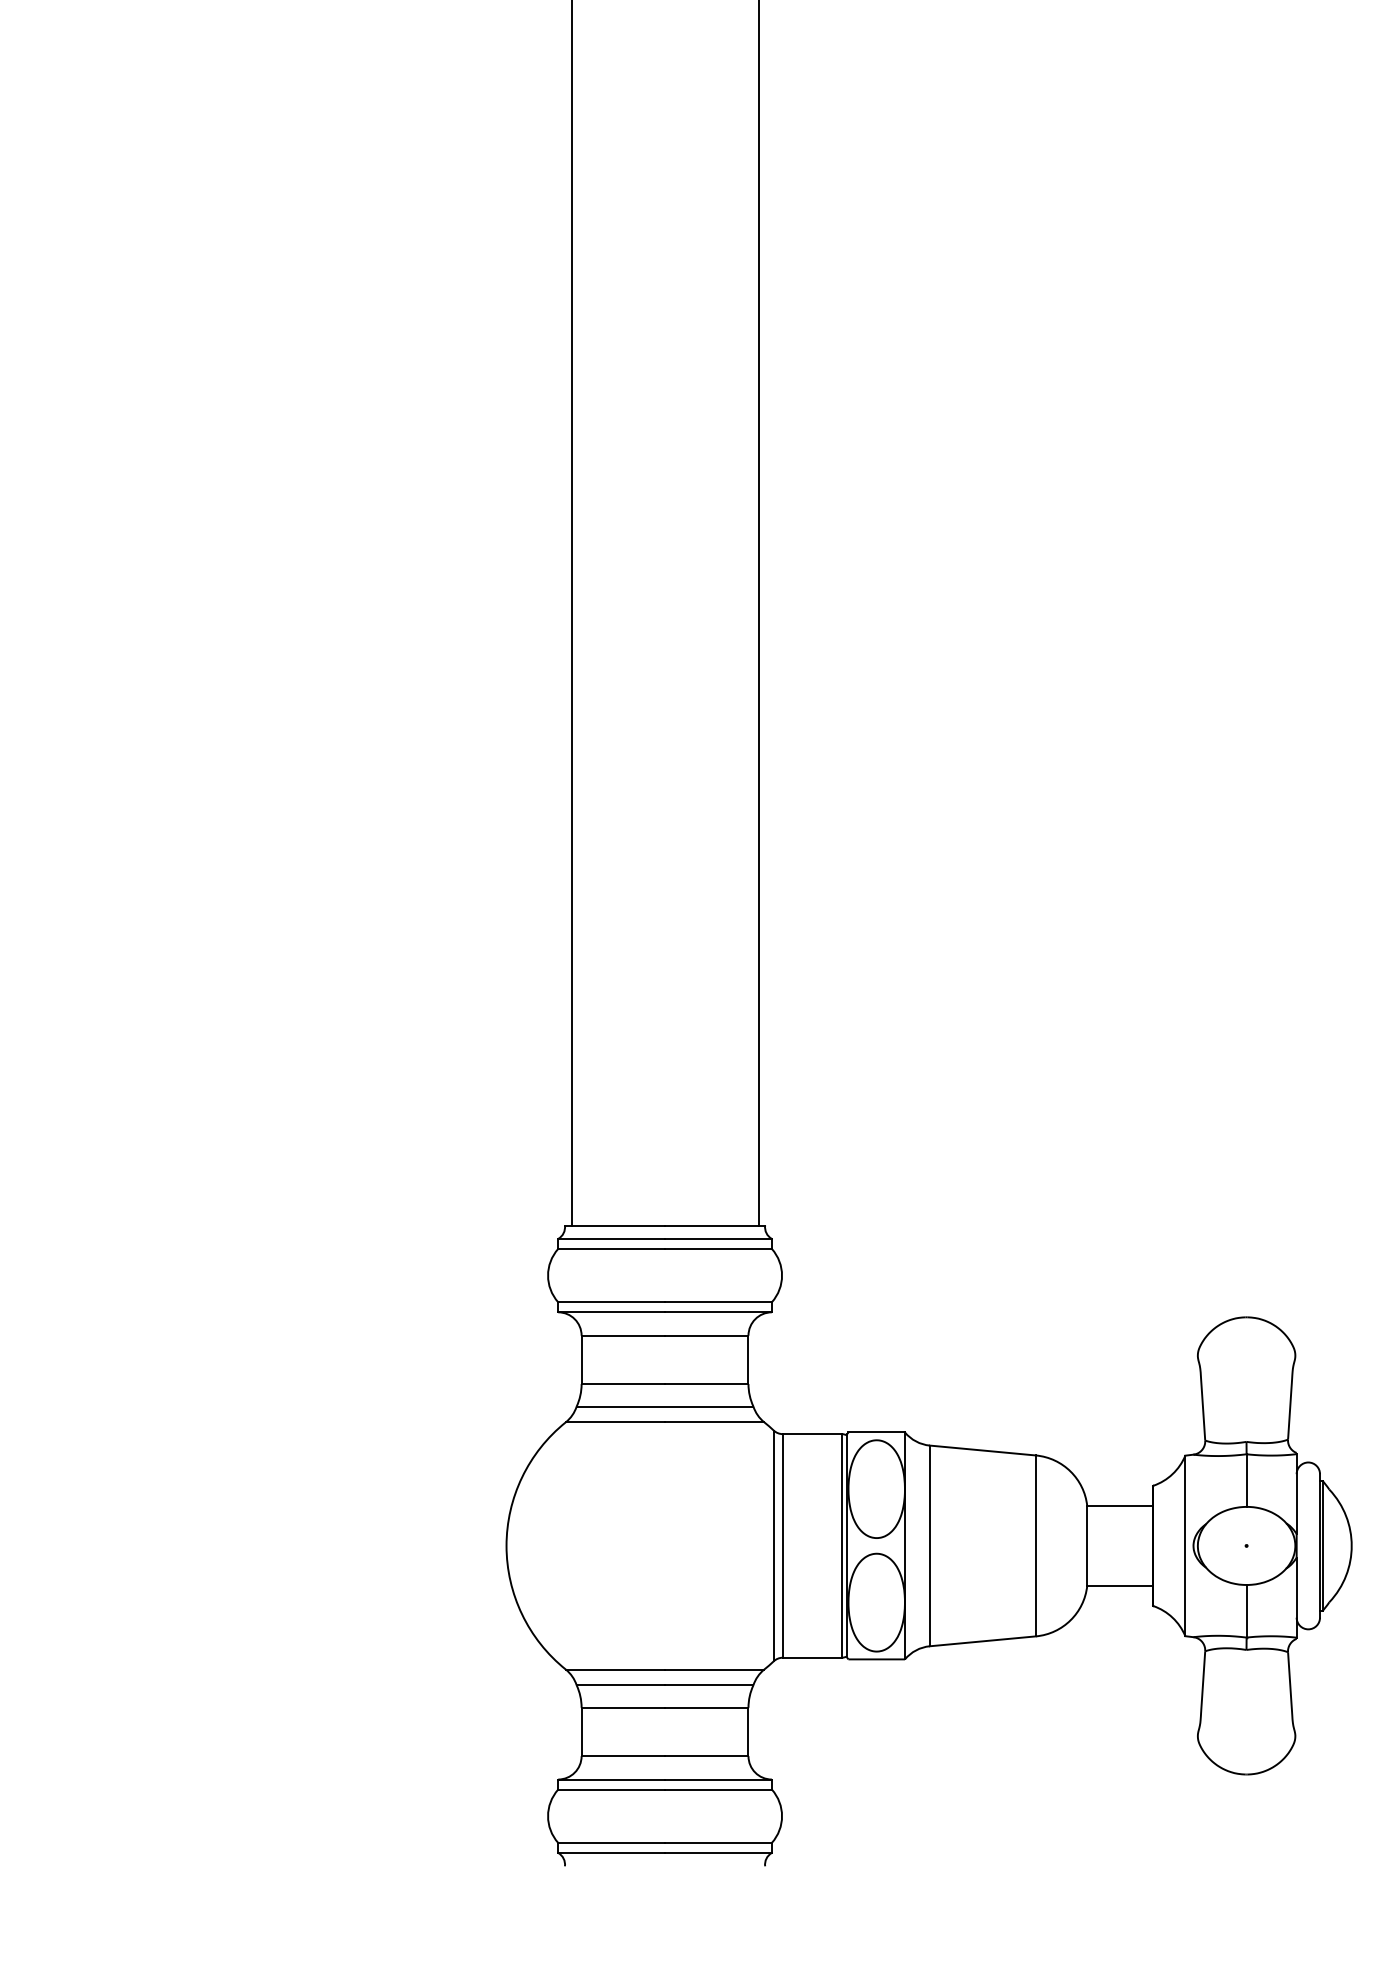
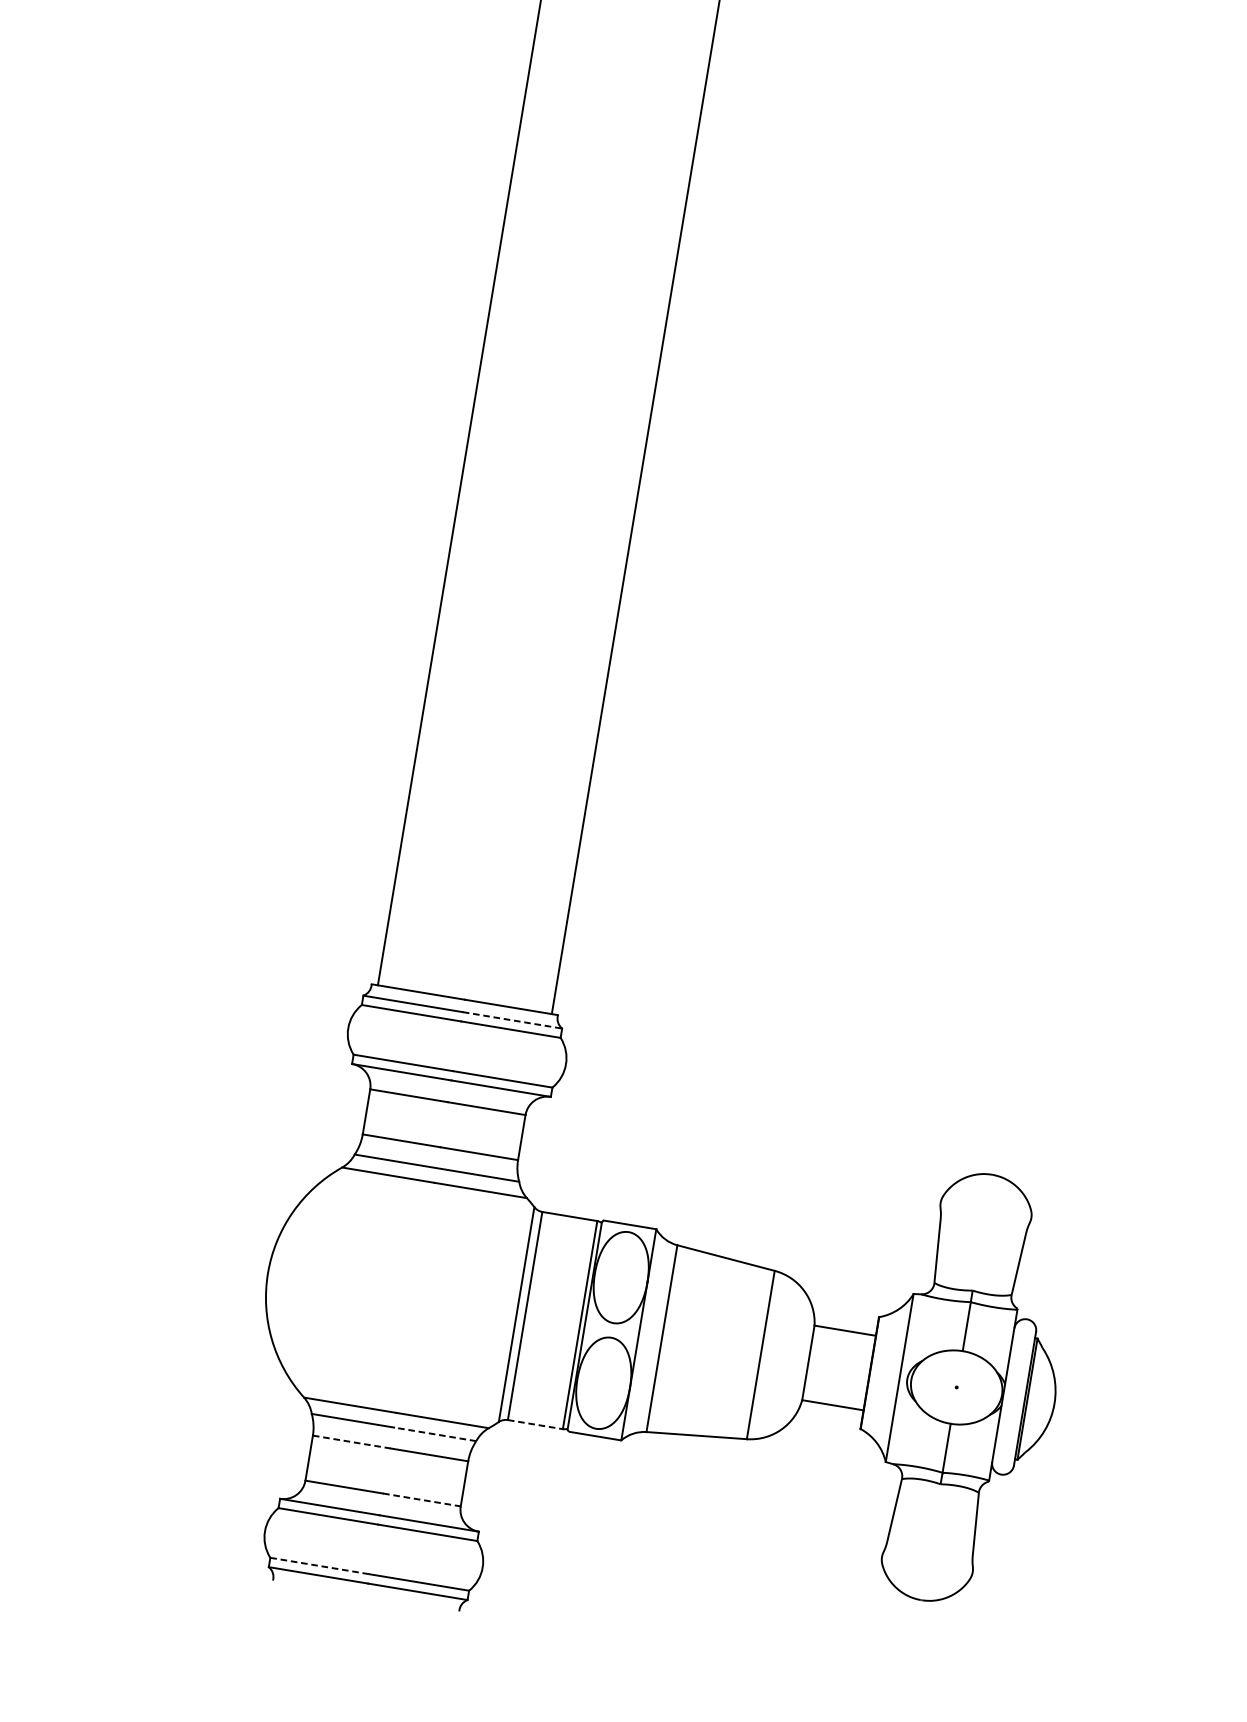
line: (718, 1238) -> (512, 1019), solid -> dashed
line: (812, 1657) -> (535, 1424), solid -> dashed
line: (708, 1685) -> (434, 1434), solid -> dashed
line: (623, 1707) -> (351, 1441), solid -> dashed
line: (706, 1756) -> (421, 1500), solid -> dashed
line: (612, 1842) -> (320, 1565), solid -> dashed

